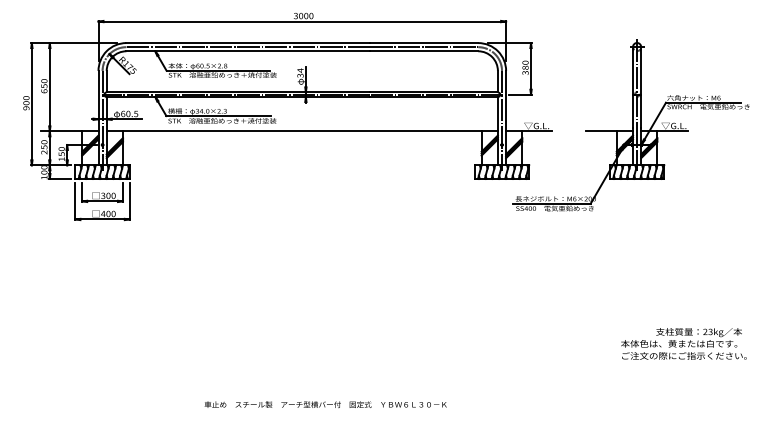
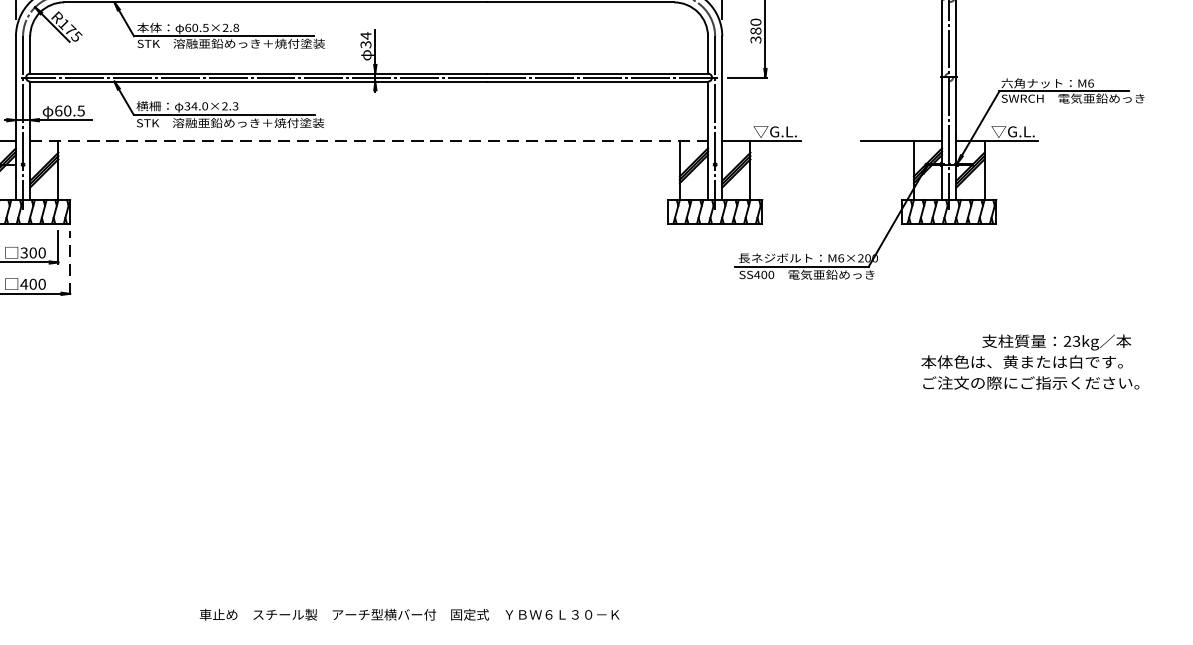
line: (302, 131) -> (369, 141), solid -> dashed
line: (129, 201) -> (69, 262), solid -> dashed
text: (683, 343) -> (1029, 361), moved

